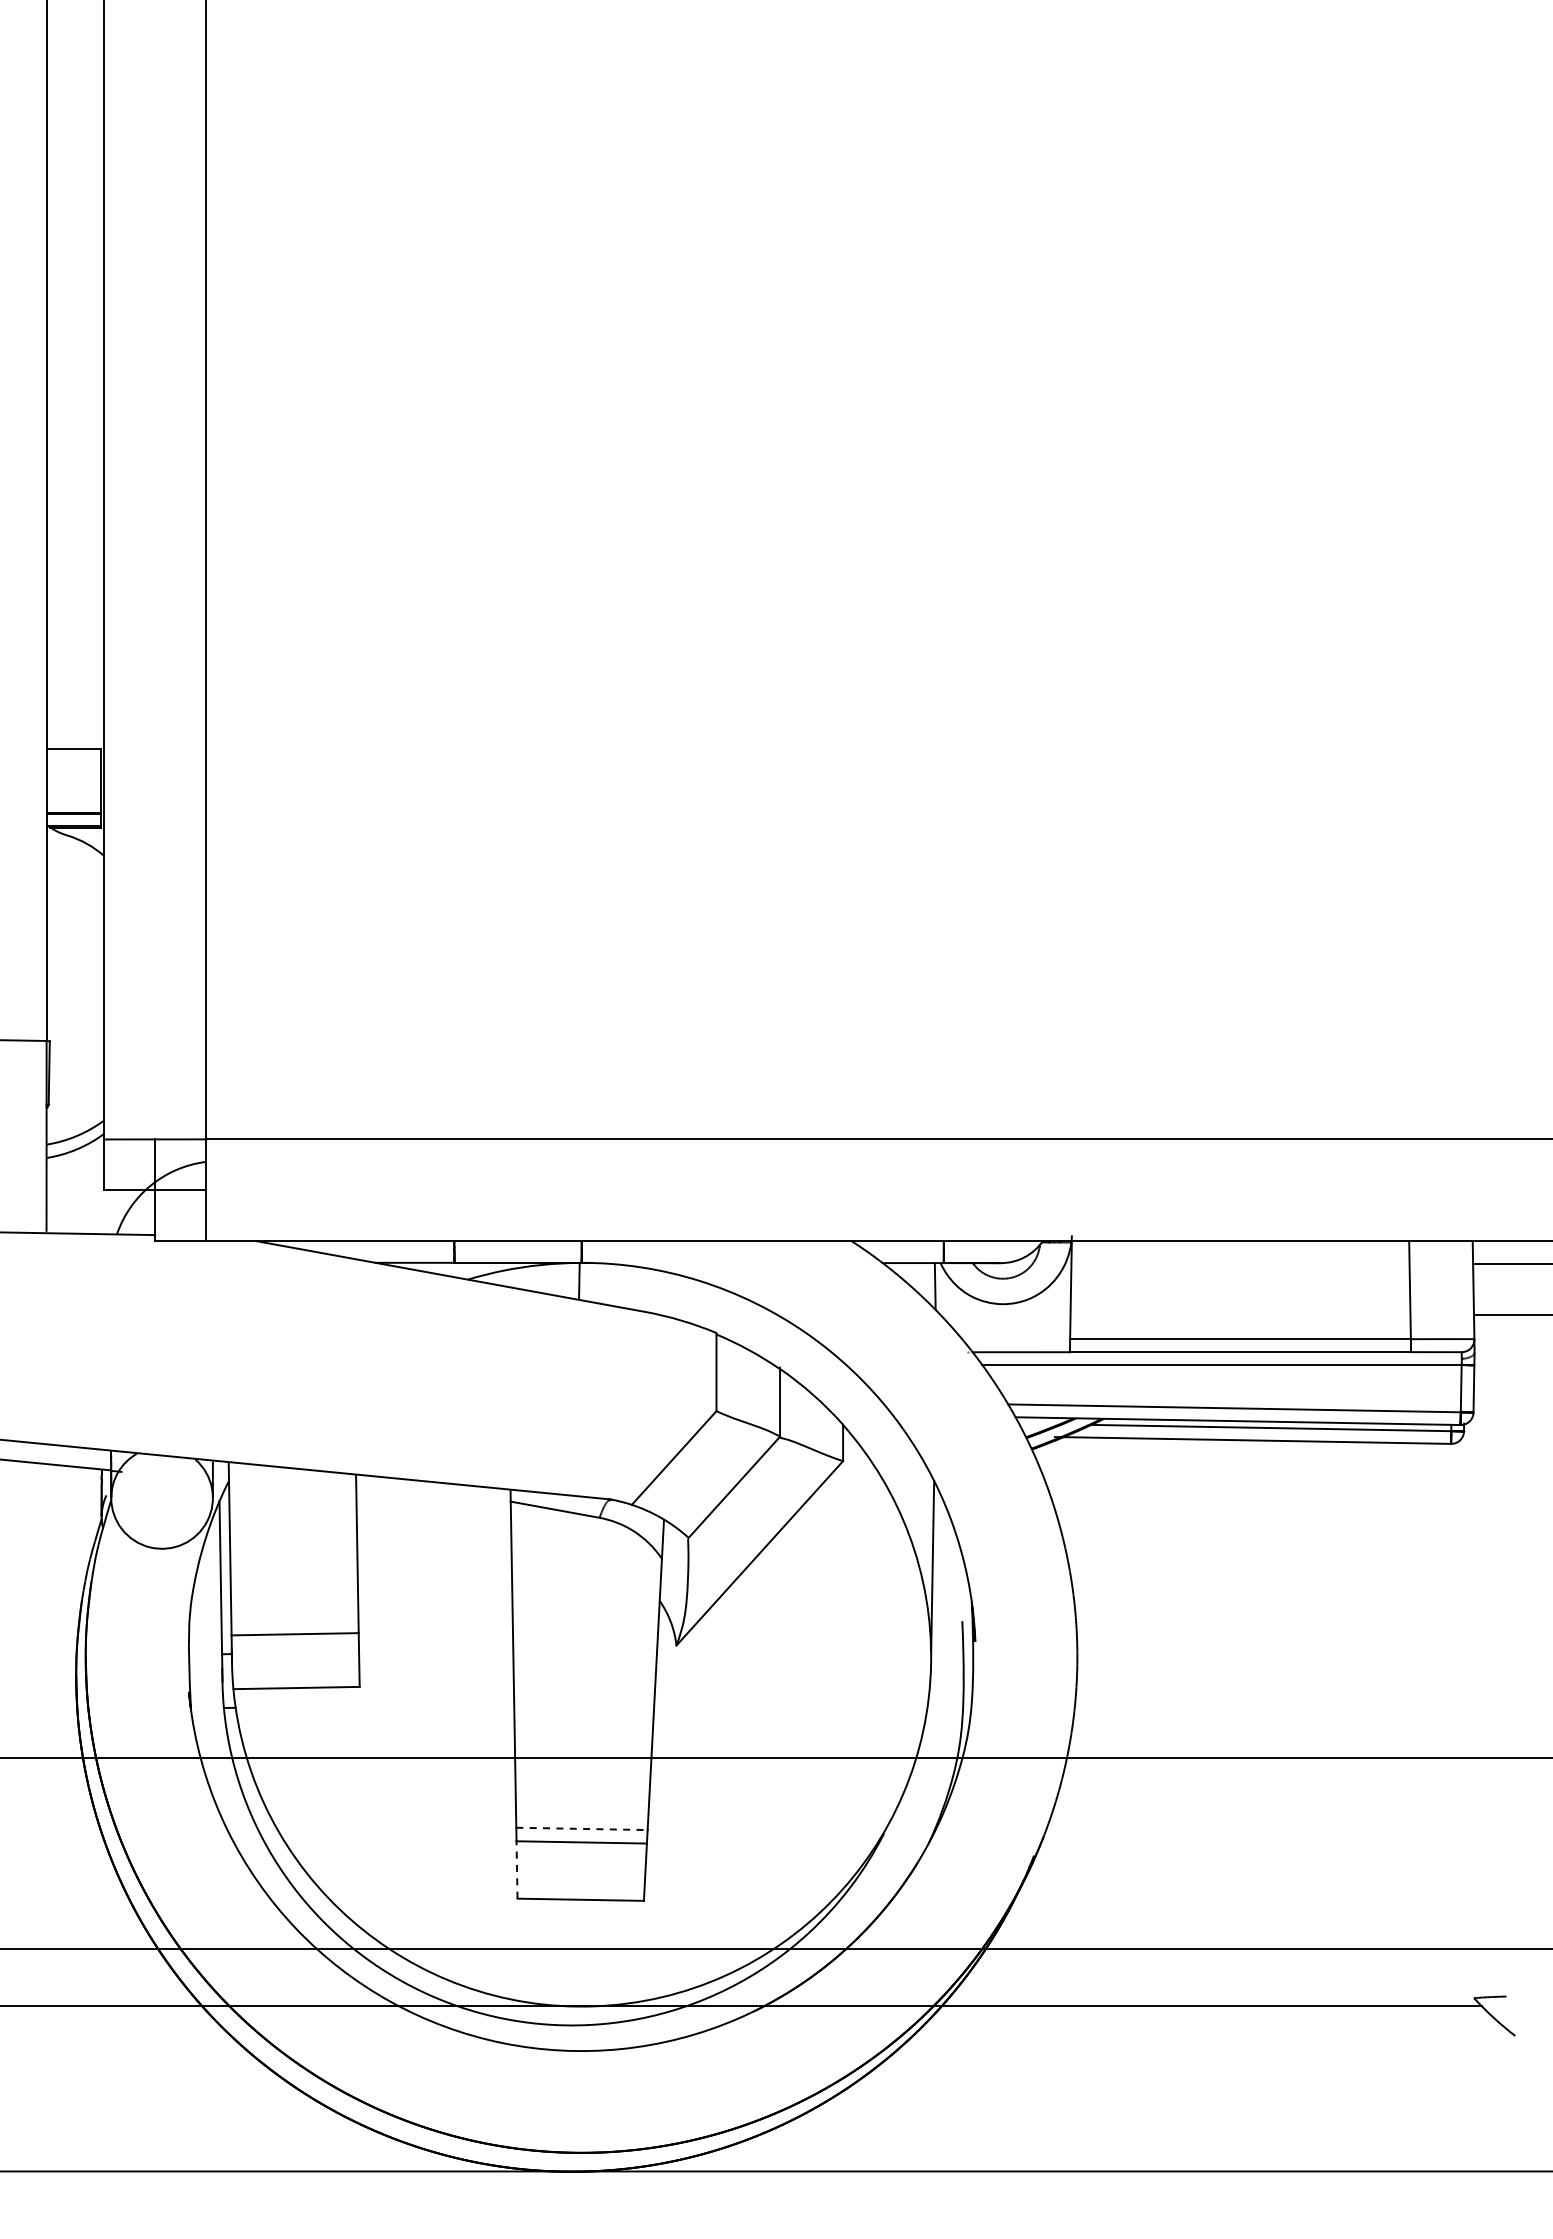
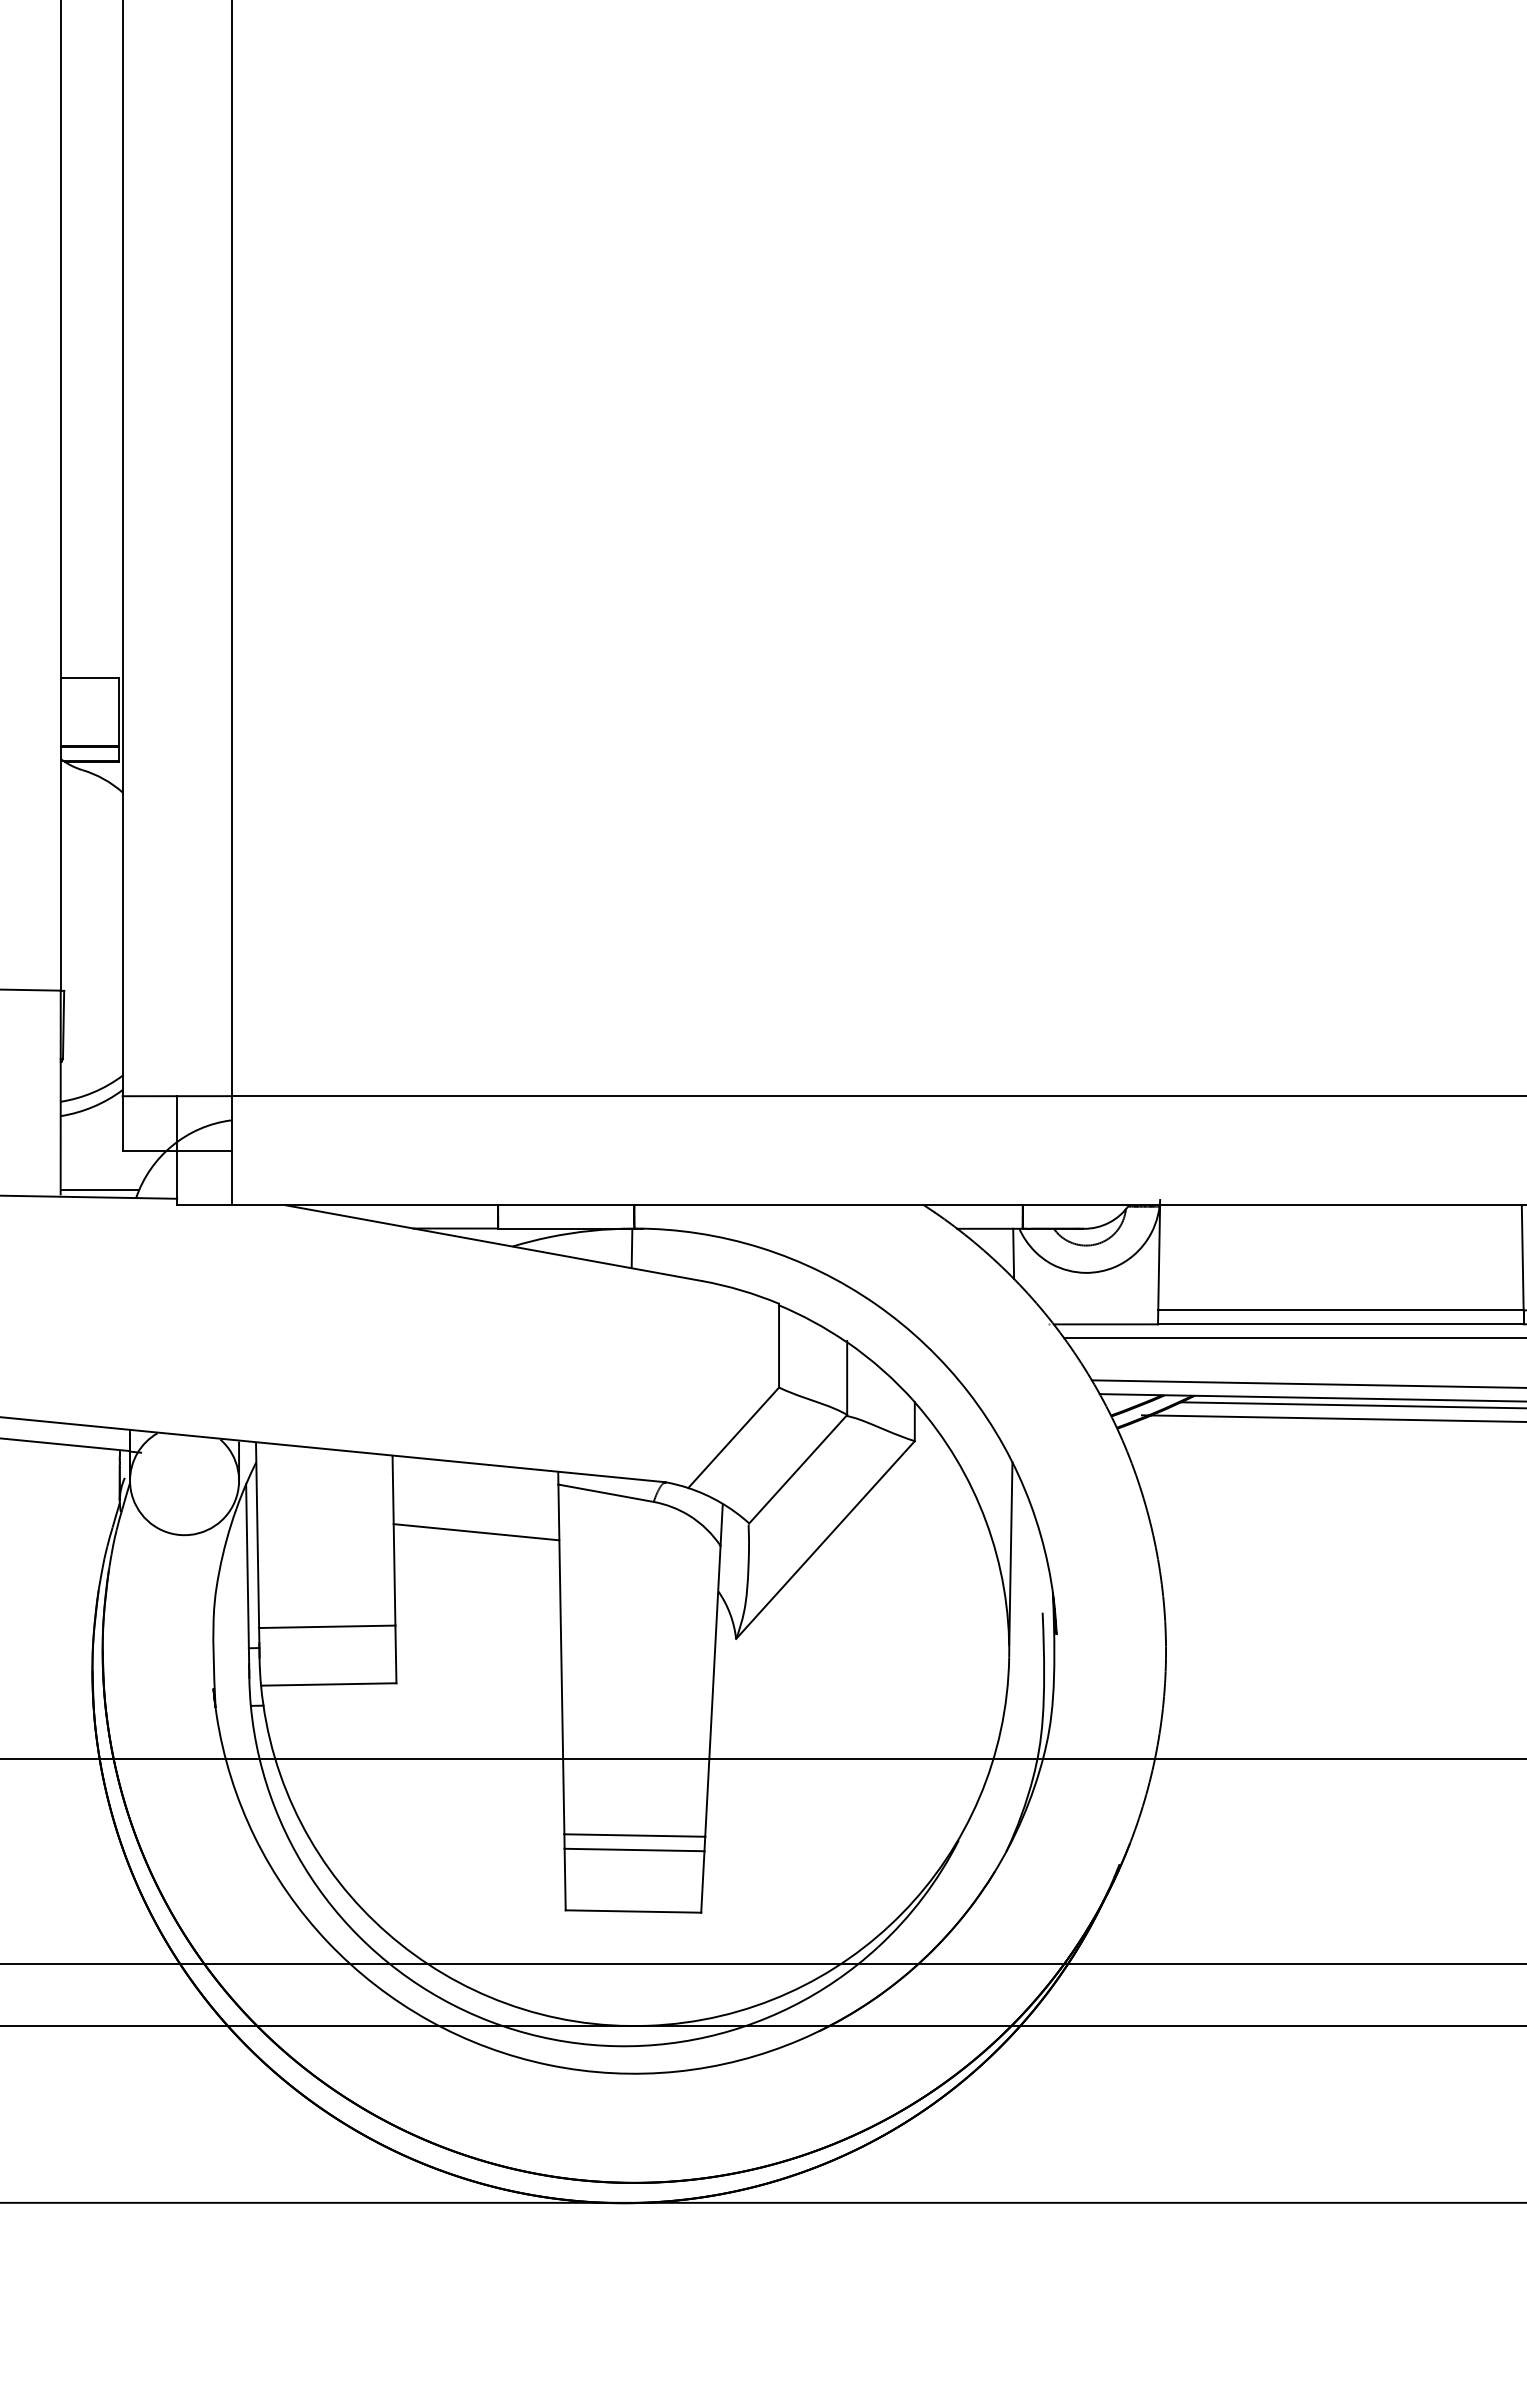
line: (82, 1227) -> (99, 1190), added
line: (434, 1545) -> (476, 1531), added
line: (581, 1828) -> (634, 1835), dashed -> solid
line: (517, 1869) -> (565, 1879), dashed -> solid

